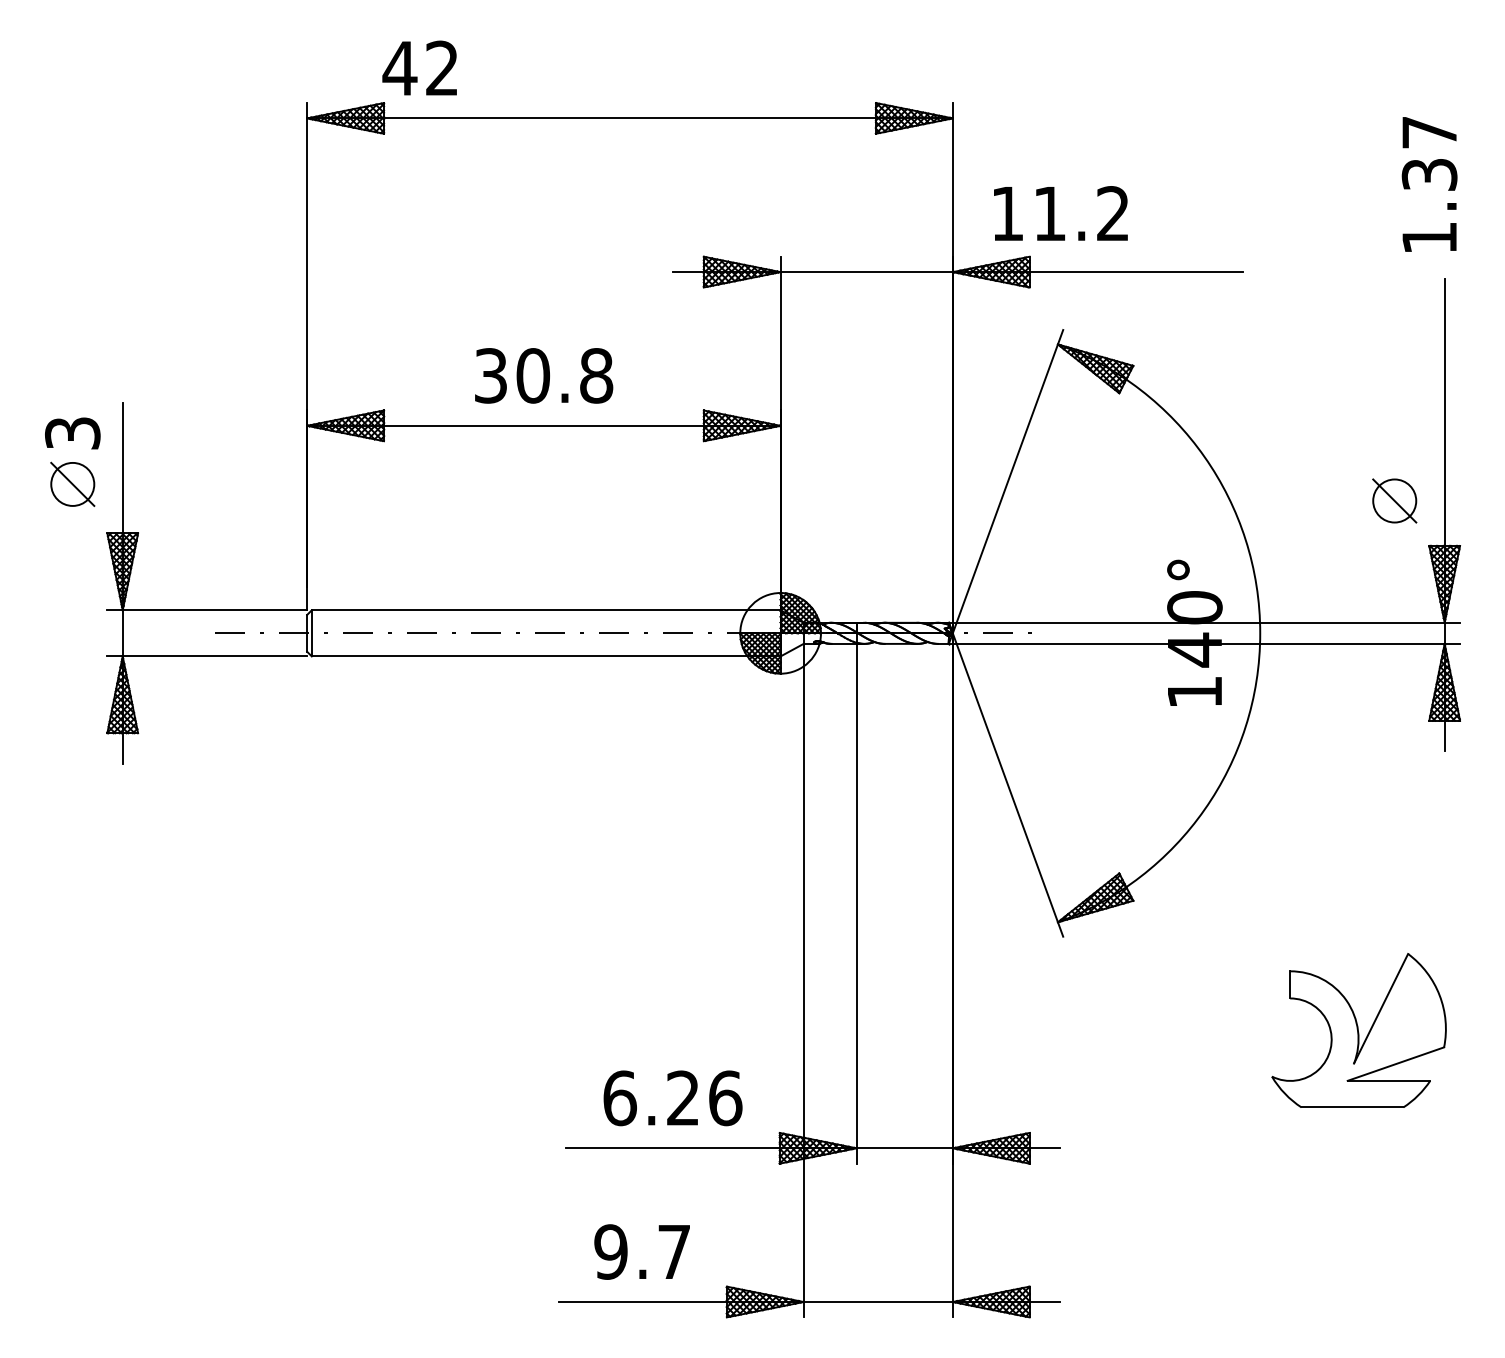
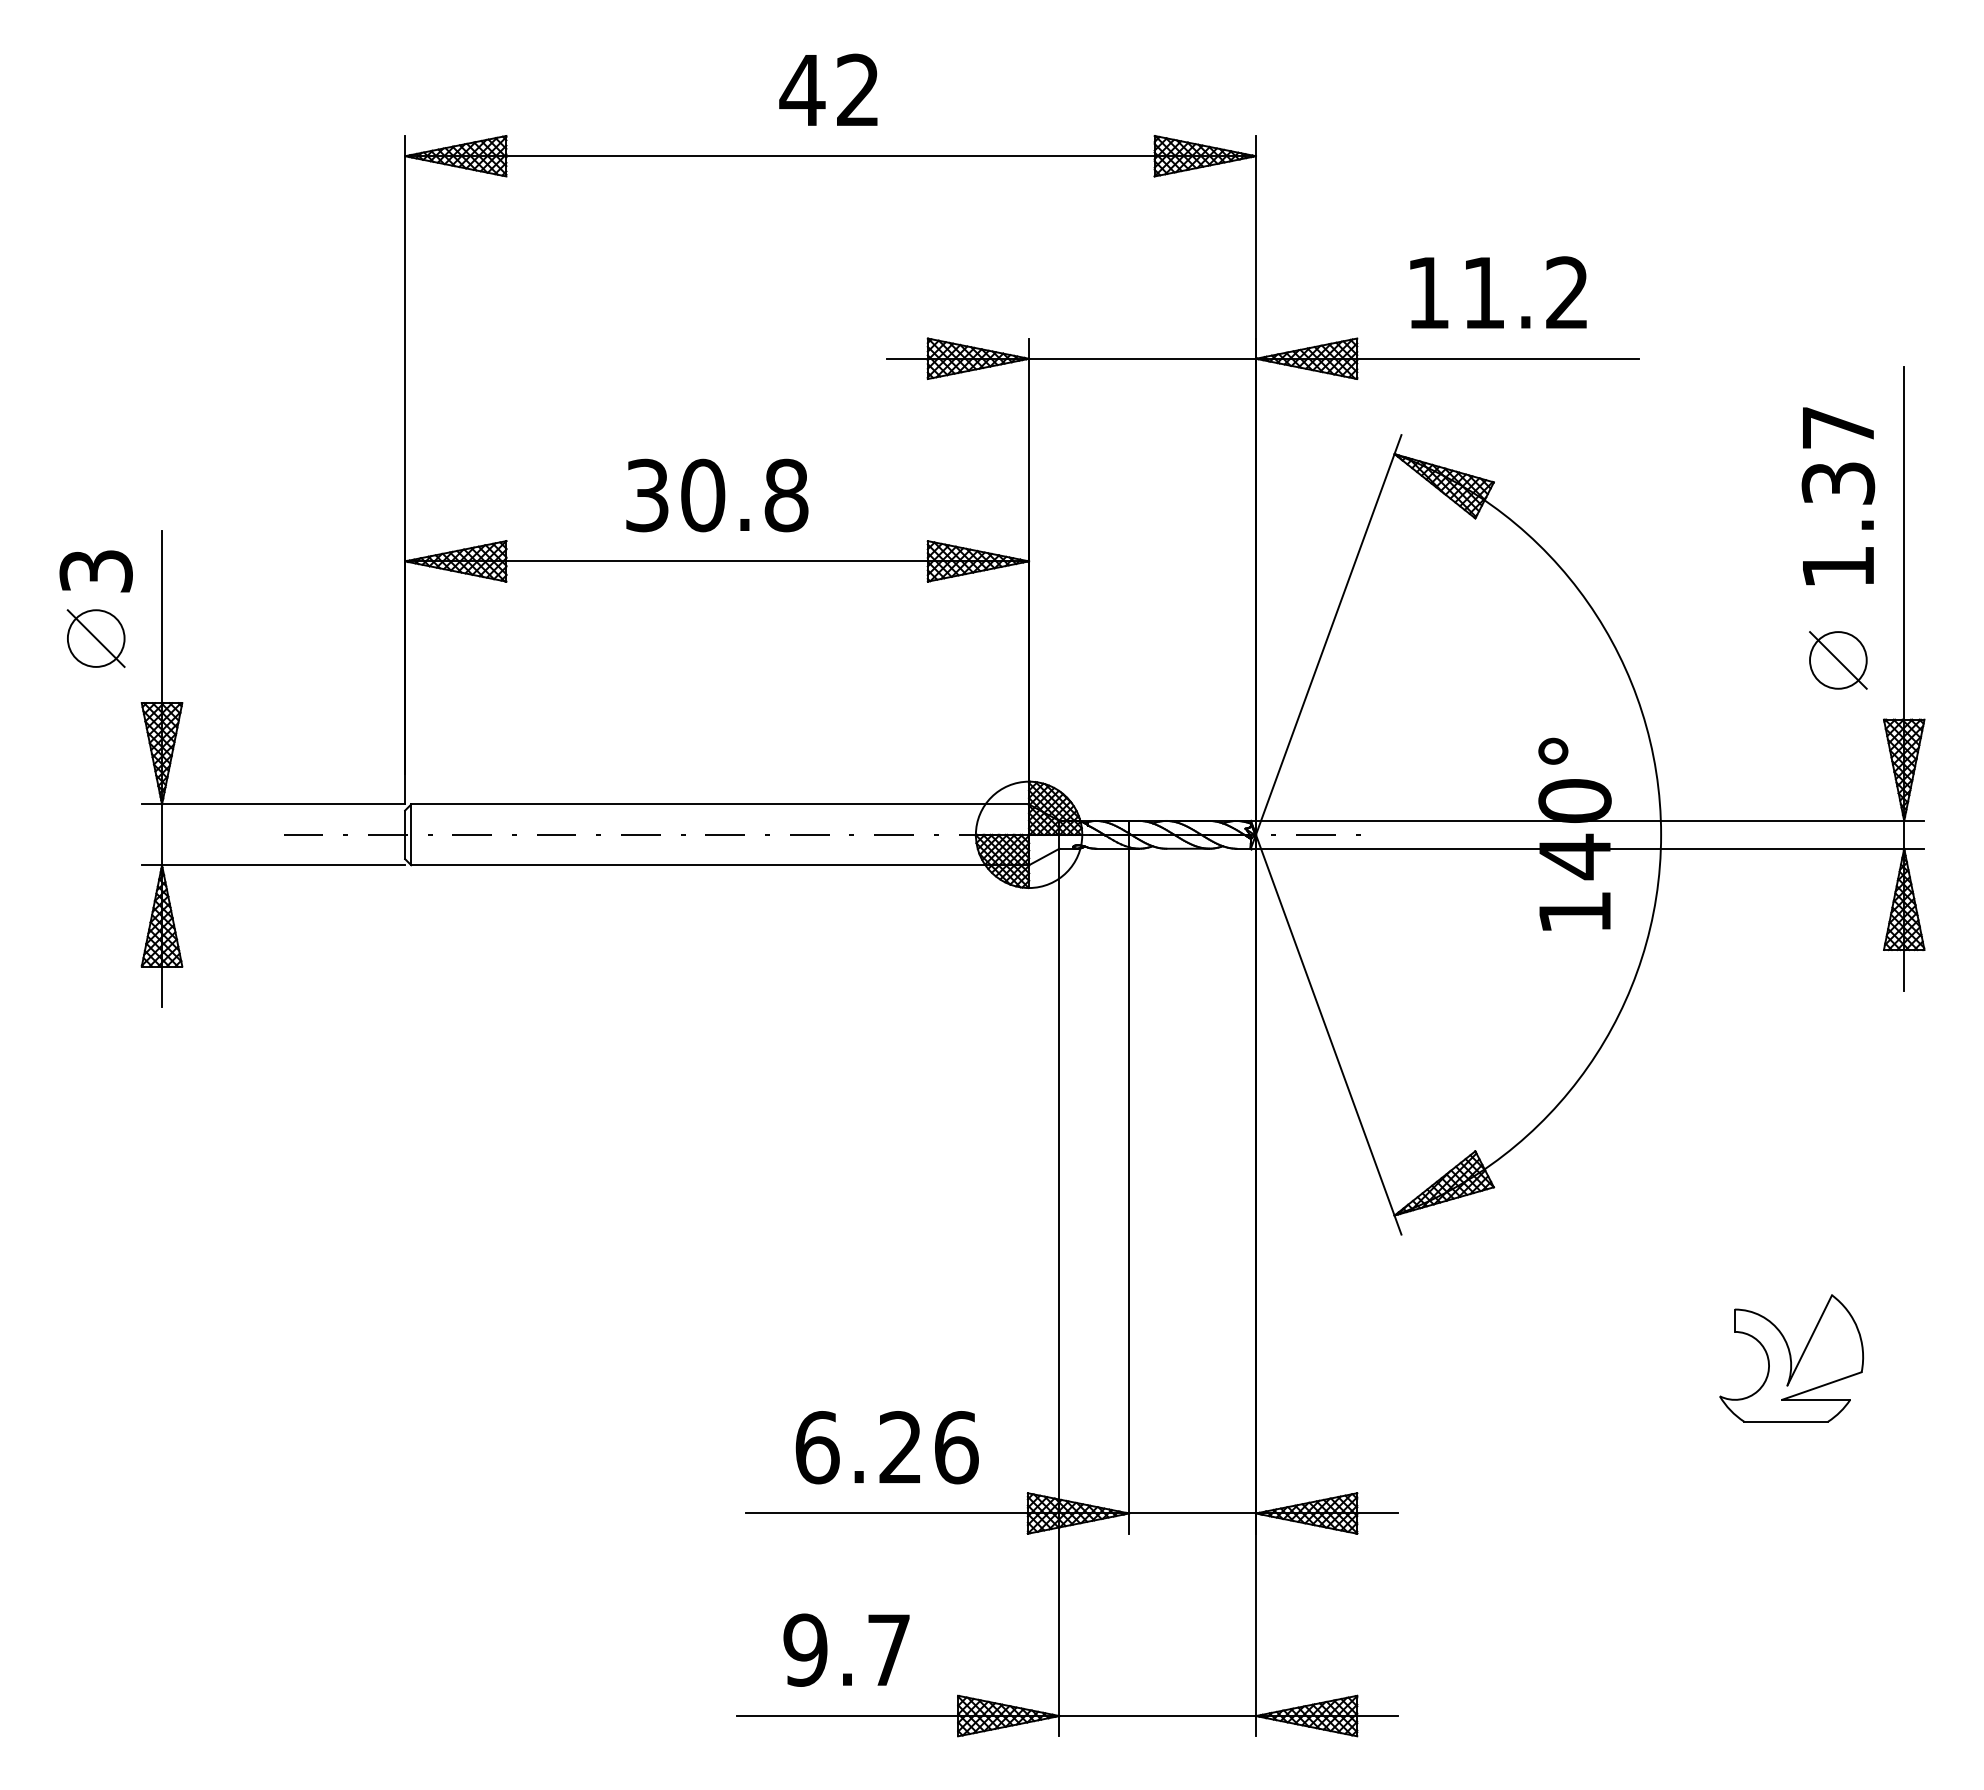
text: (419, 67) -> (828, 89), moved
text: (1429, 184) -> (1838, 496), moved
text: (1060, 213) -> (1498, 292), moved
part: (1359, 1030) -> (1791, 1358), size x0.62

